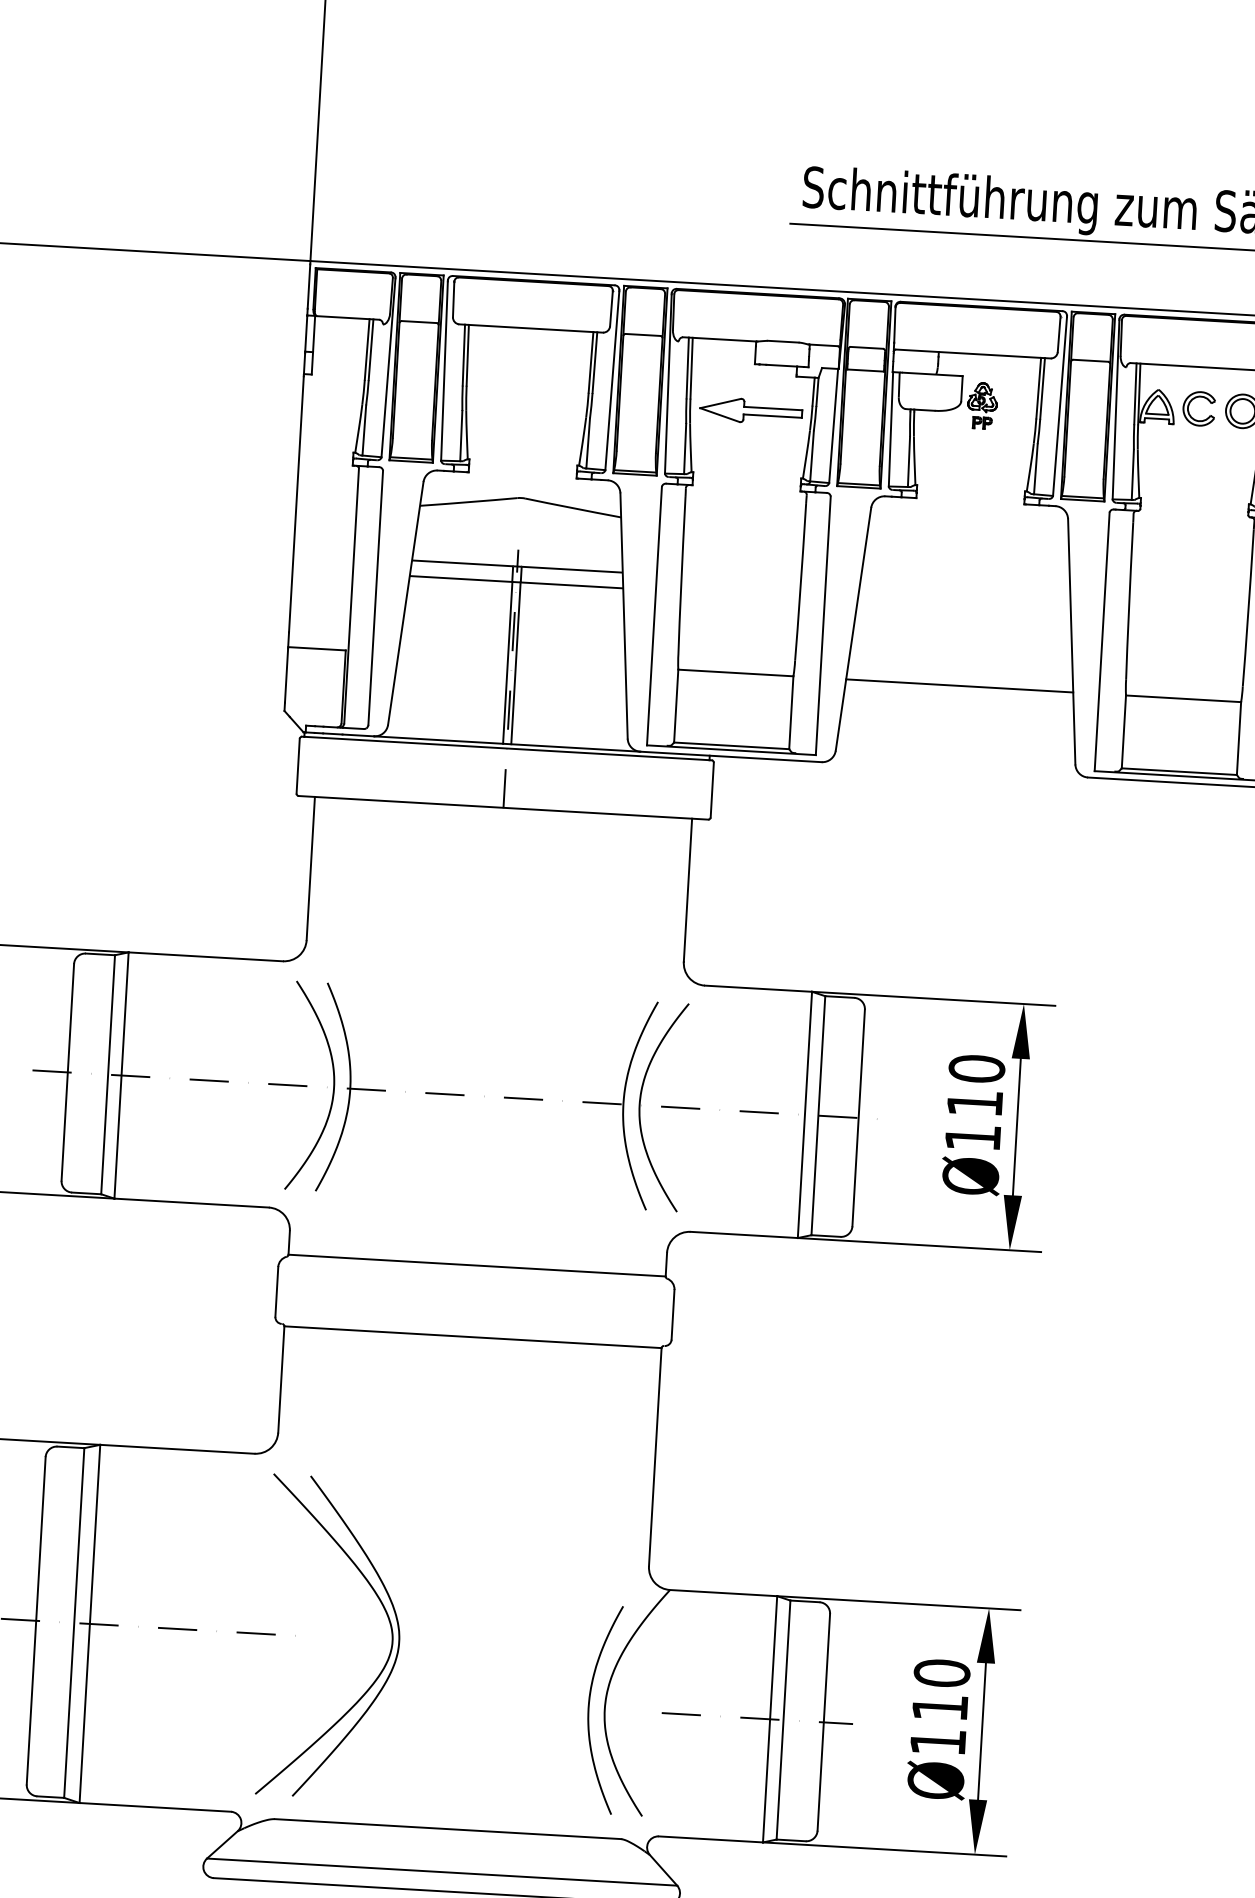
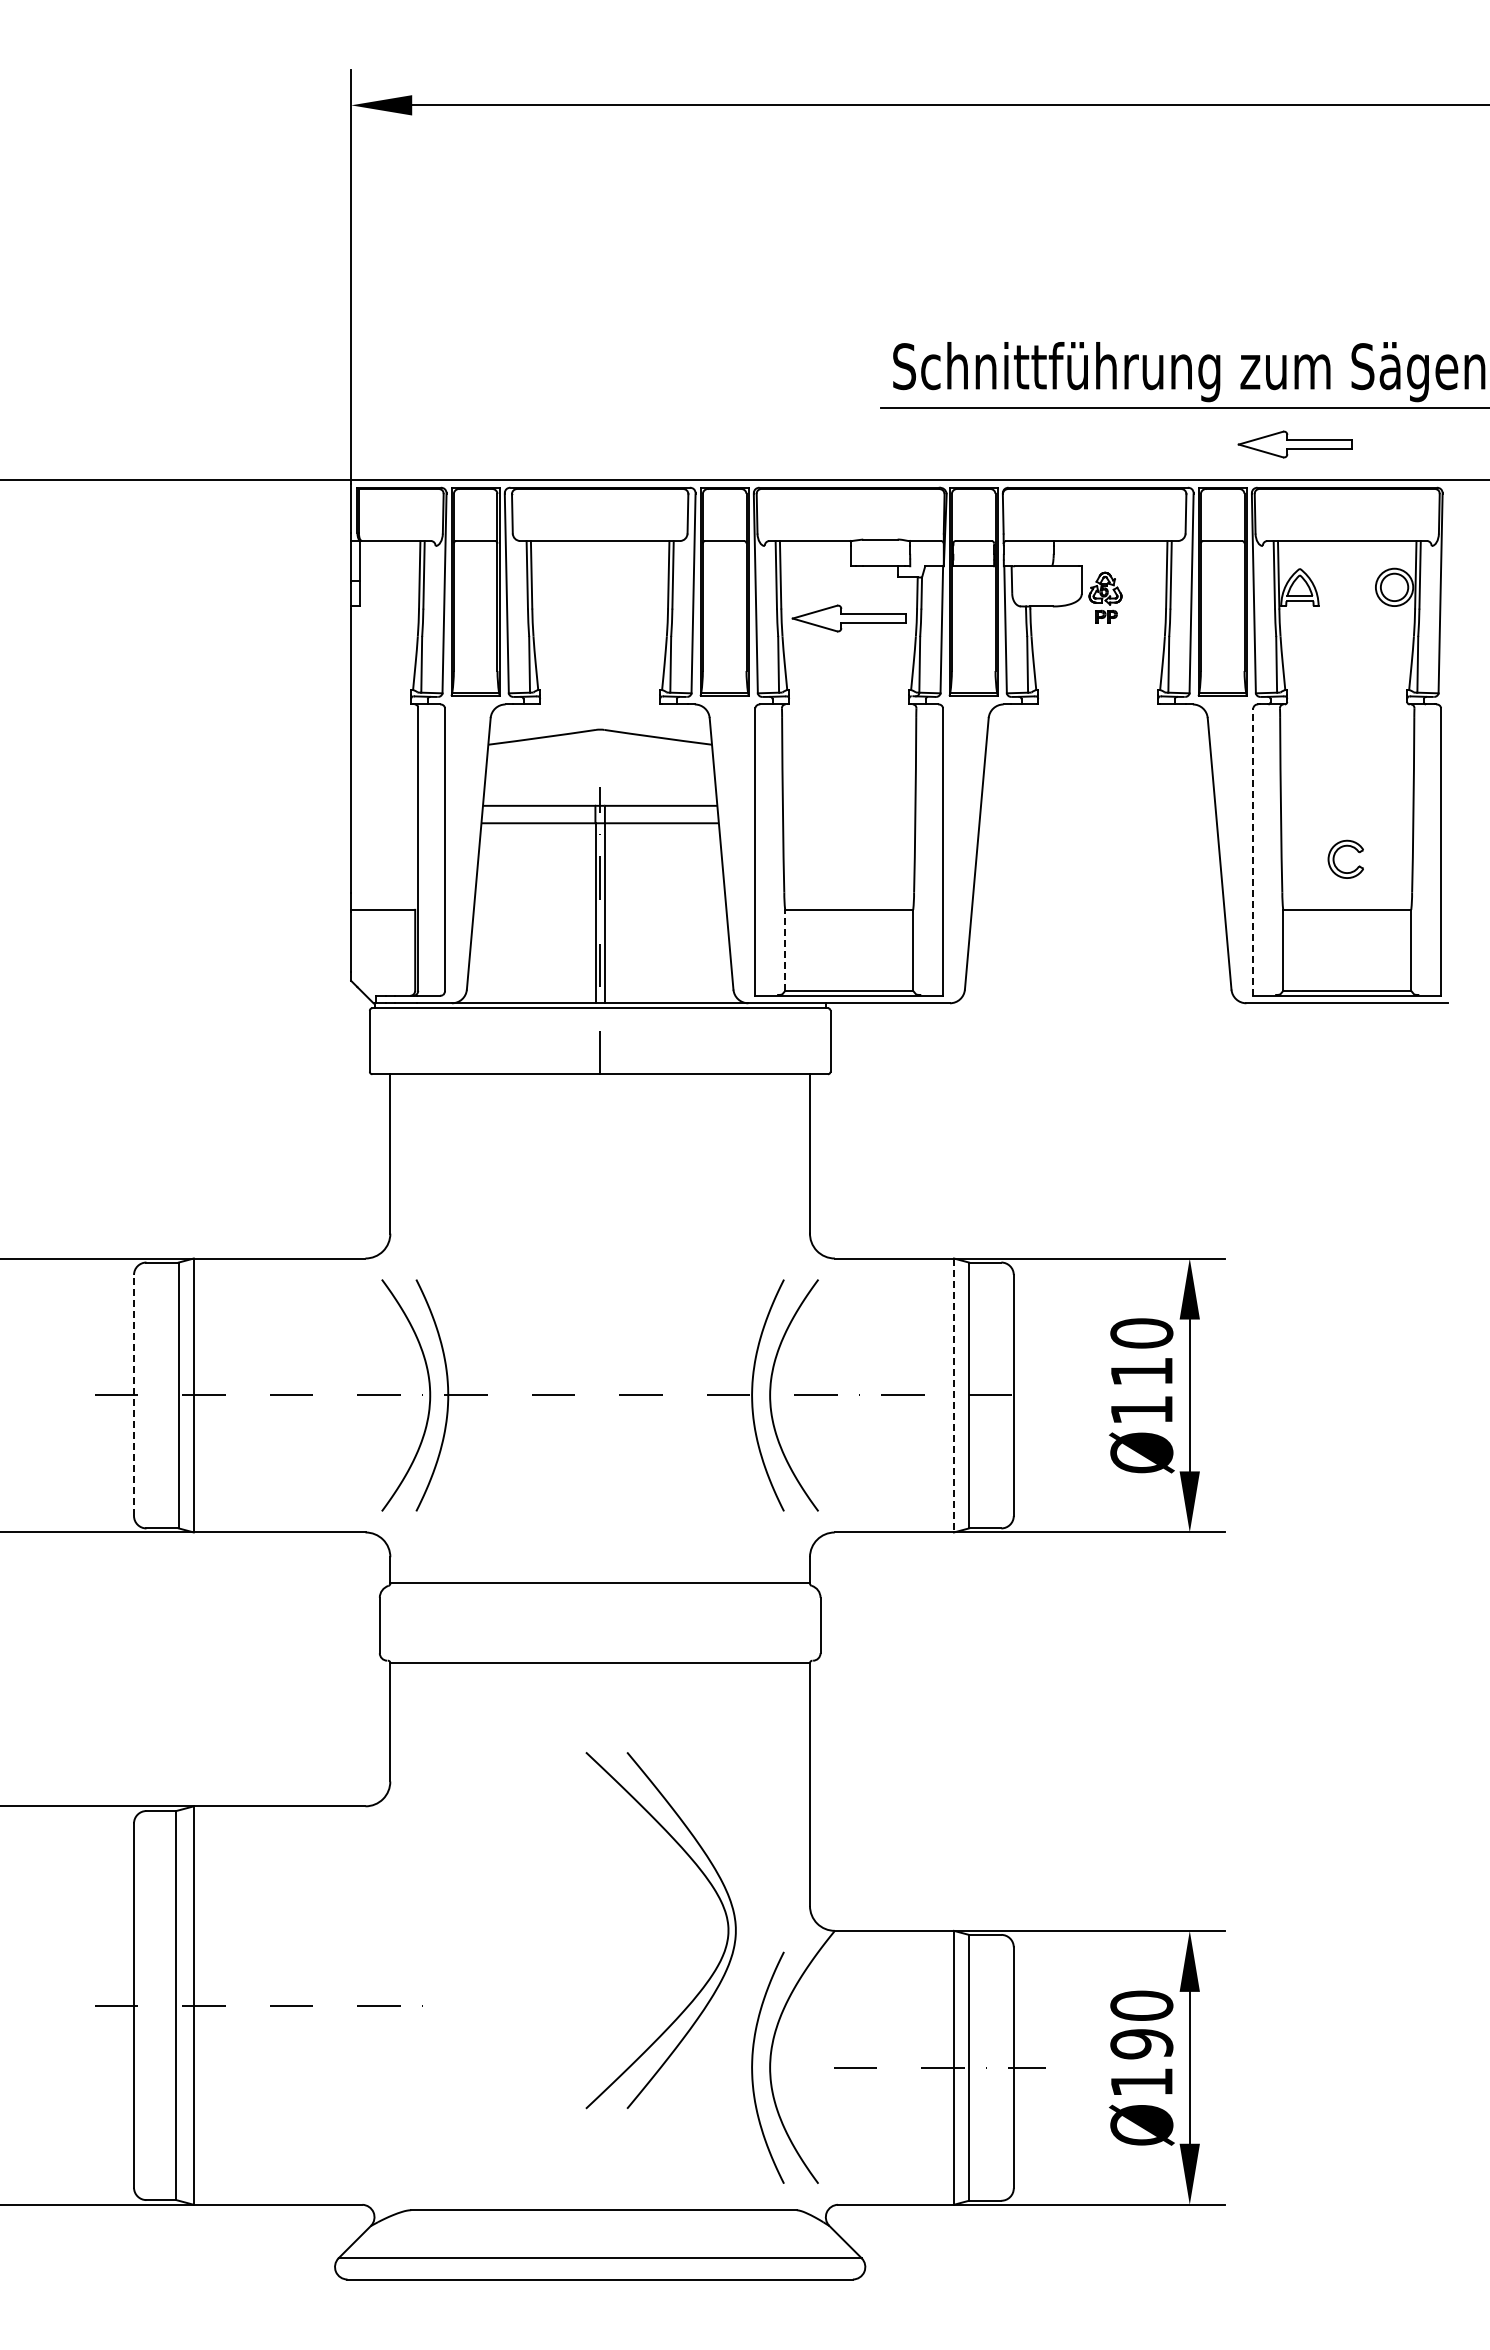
part: (1160, 277) -> (1294, 444), added
part: (1189, 404) -> (1335, 855), moved
line: (1102, 642) -> (1253, 852), solid -> dashed
line: (959, 685) -> (1097, 909), removed
line: (676, 706) -> (785, 950), solid -> dashed
line: (68, 1071) -> (134, 1394), solid -> dashed
line: (805, 1114) -> (954, 1395), solid -> dashed
part: (389, 1623) -> (723, 1910), moved
text: (939, 1708) -> (1141, 2044), Ø110 -> Ø190

